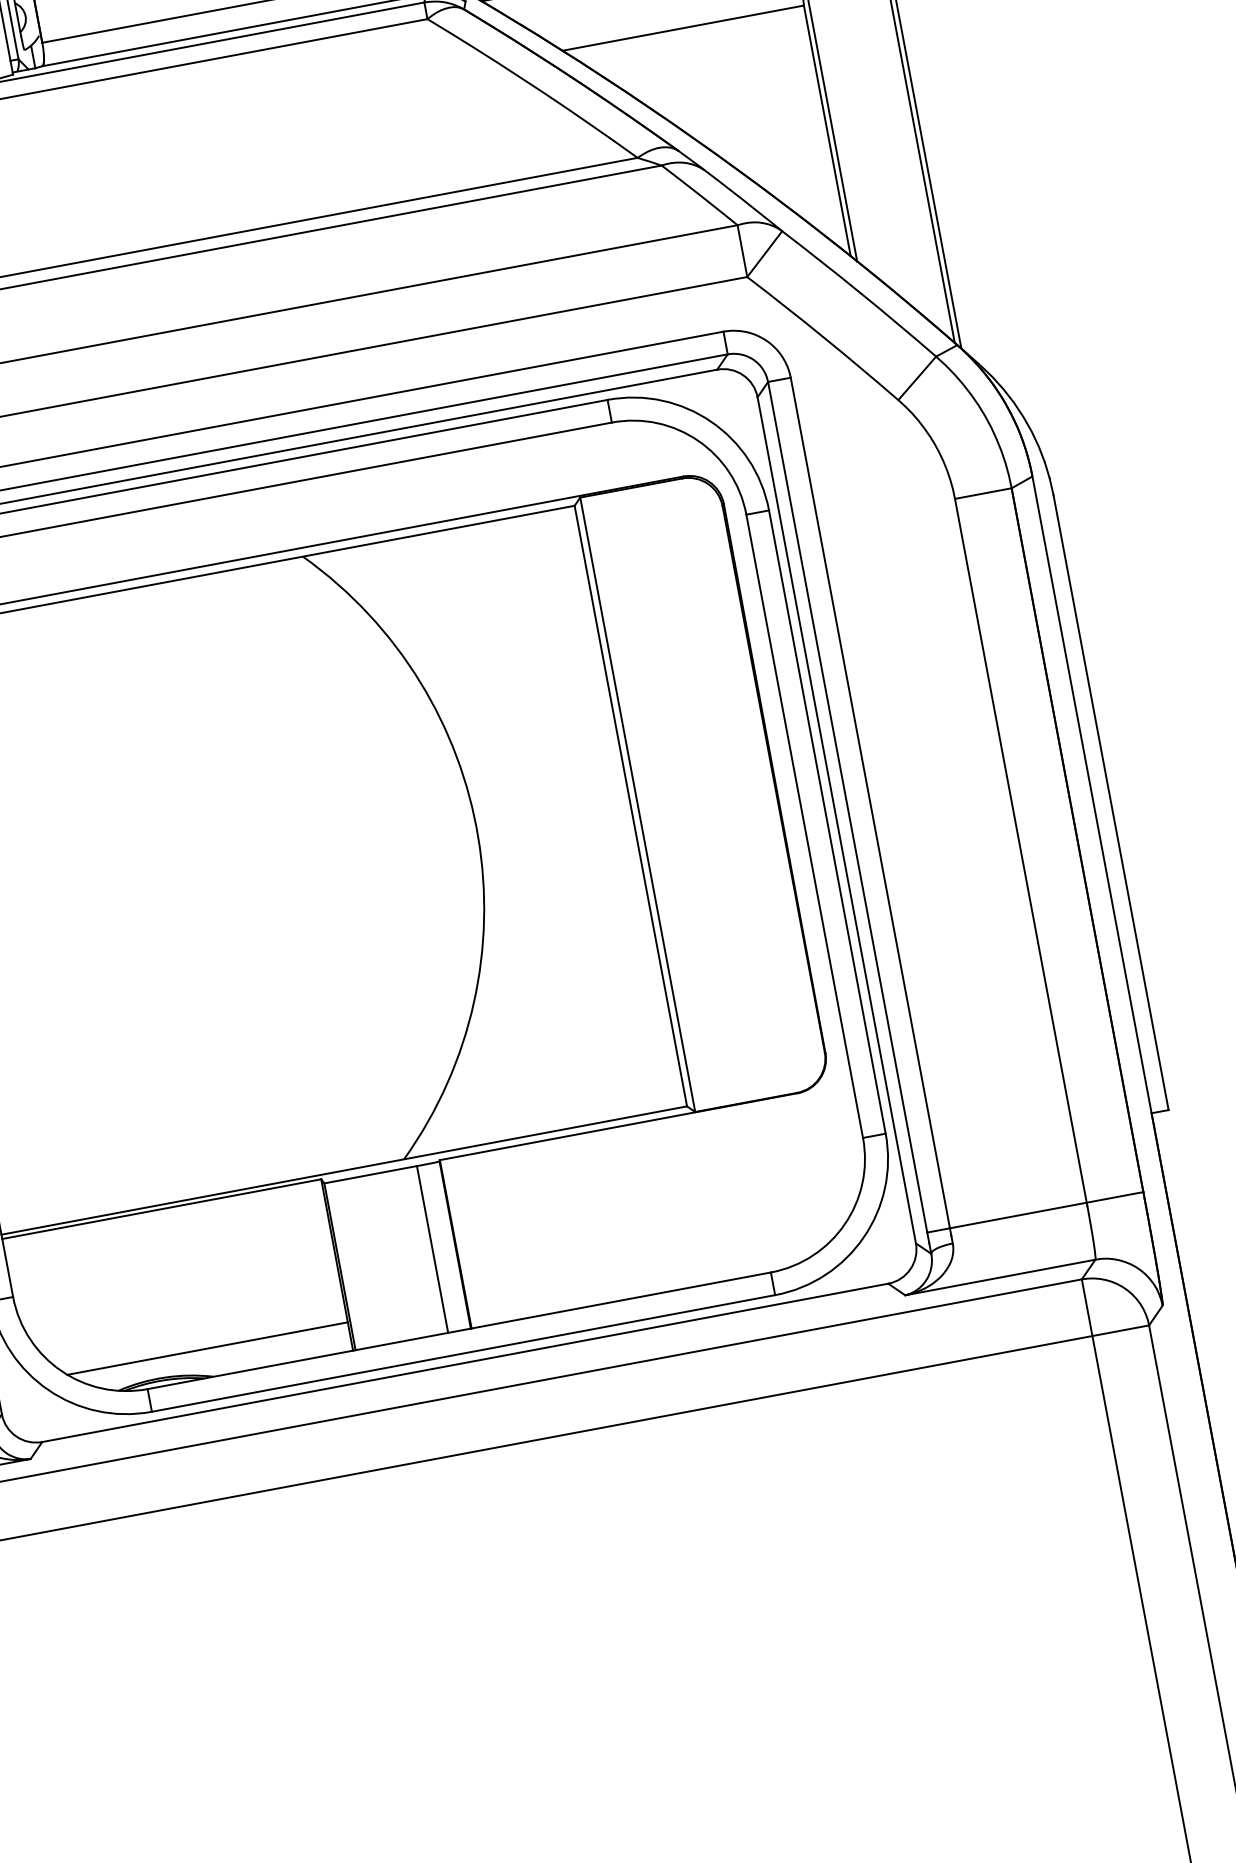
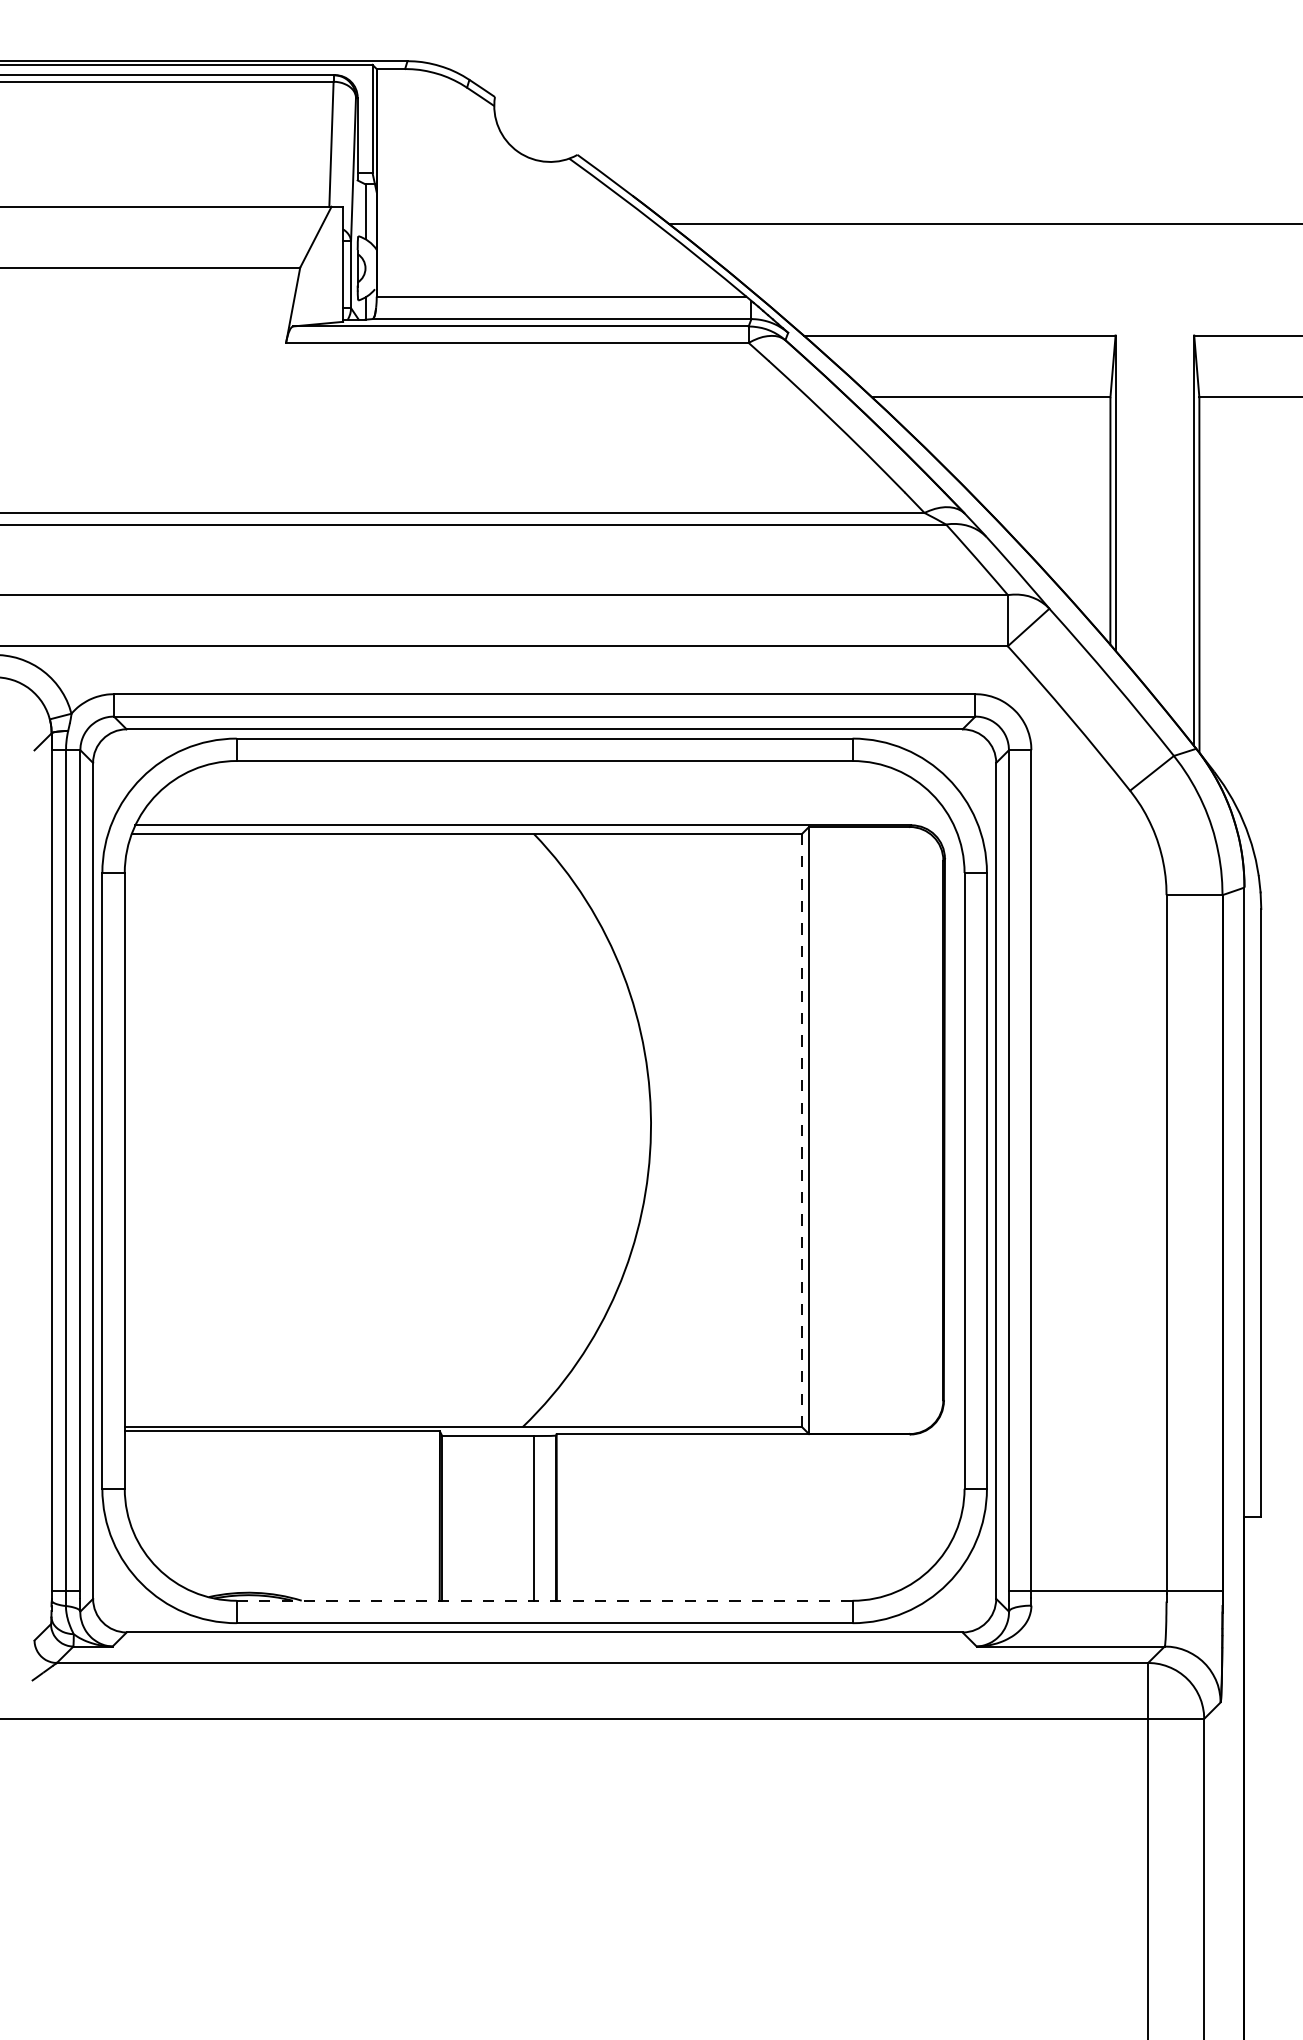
line: (631, 806) -> (802, 1130), solid -> dashed
line: (459, 1330) -> (544, 1600), solid -> dashed
line: (206, 1348) -> (300, 1572), removed

